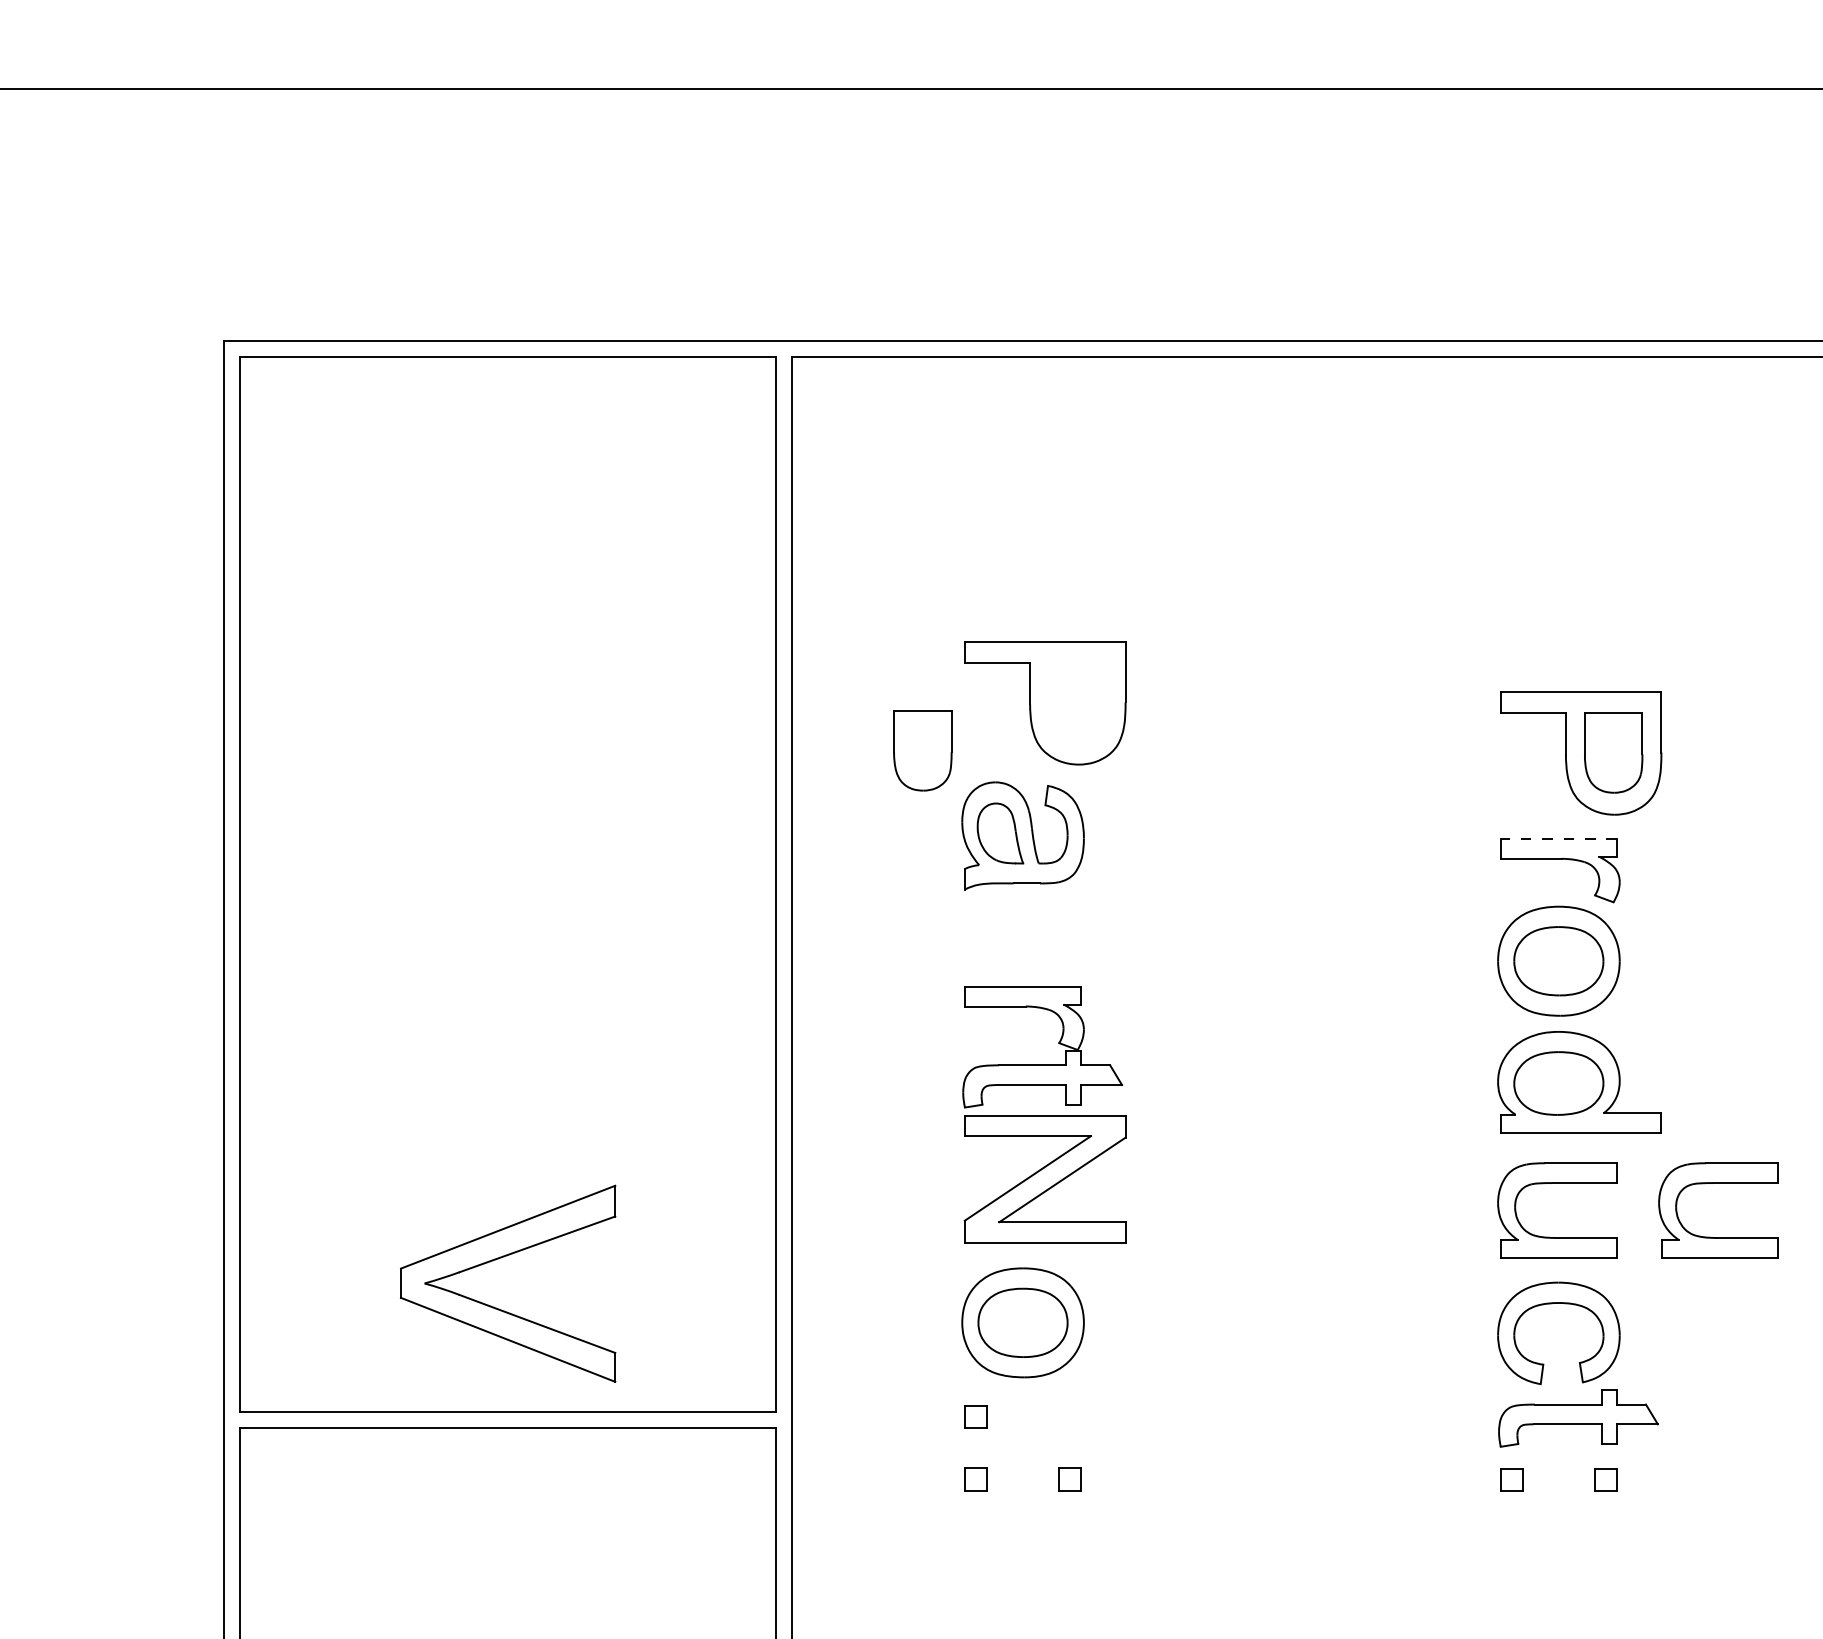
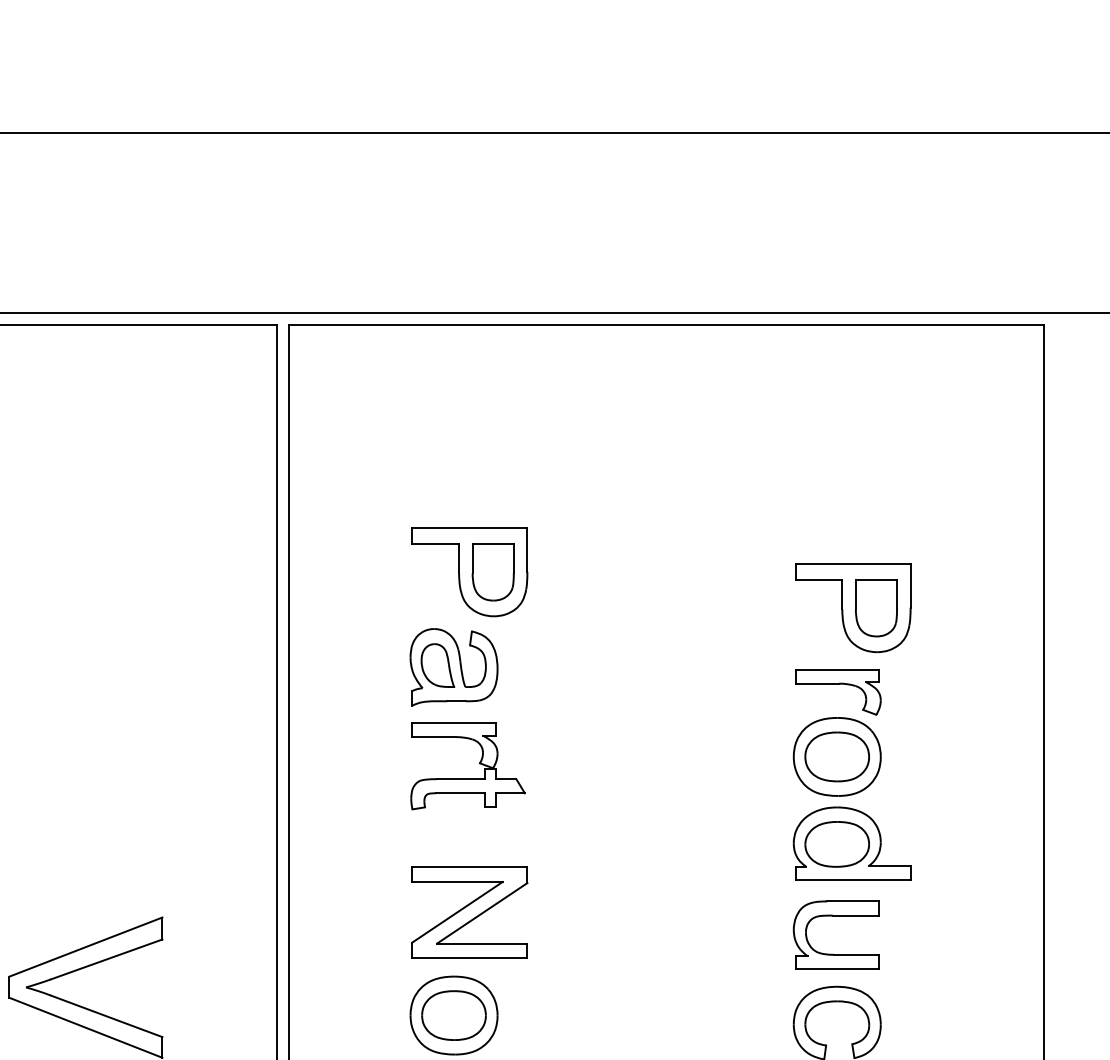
part: (922, 750) -> (492, 571), moved
line: (1558, 839) -> (836, 669), dashed -> solid
part: (1058, 1043) -> (479, 763), moved
part: (1718, 1183) -> (951, 915), removed

